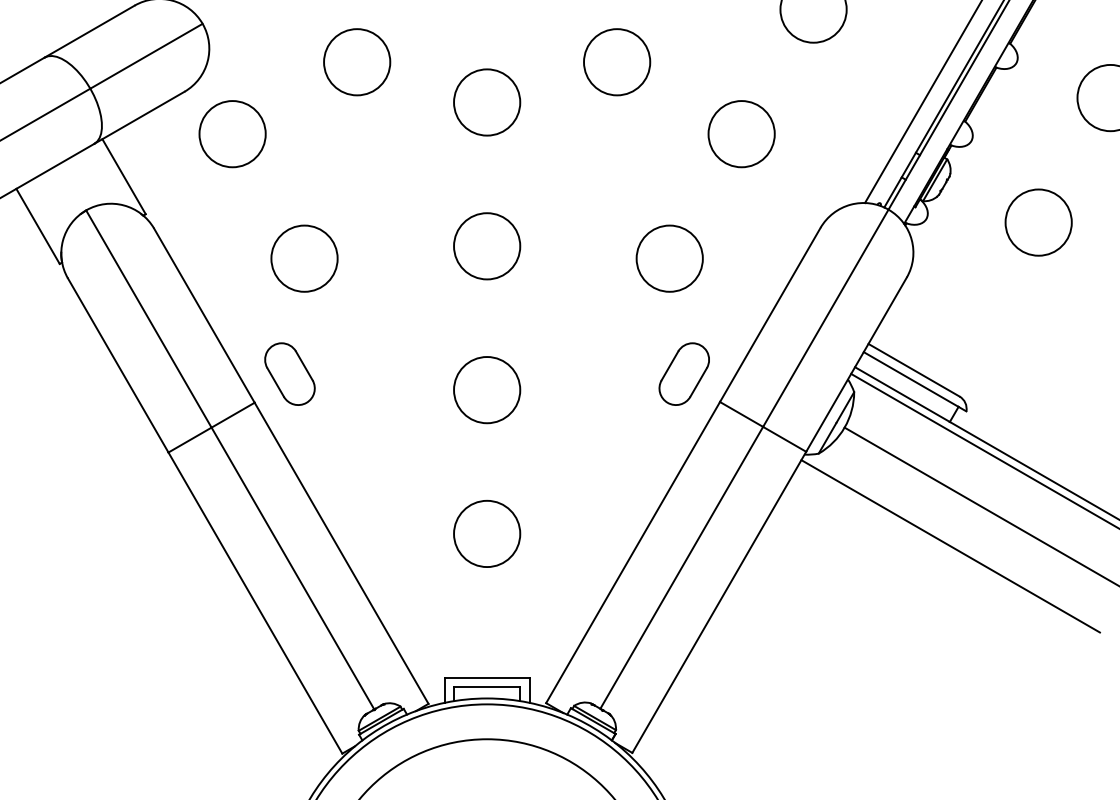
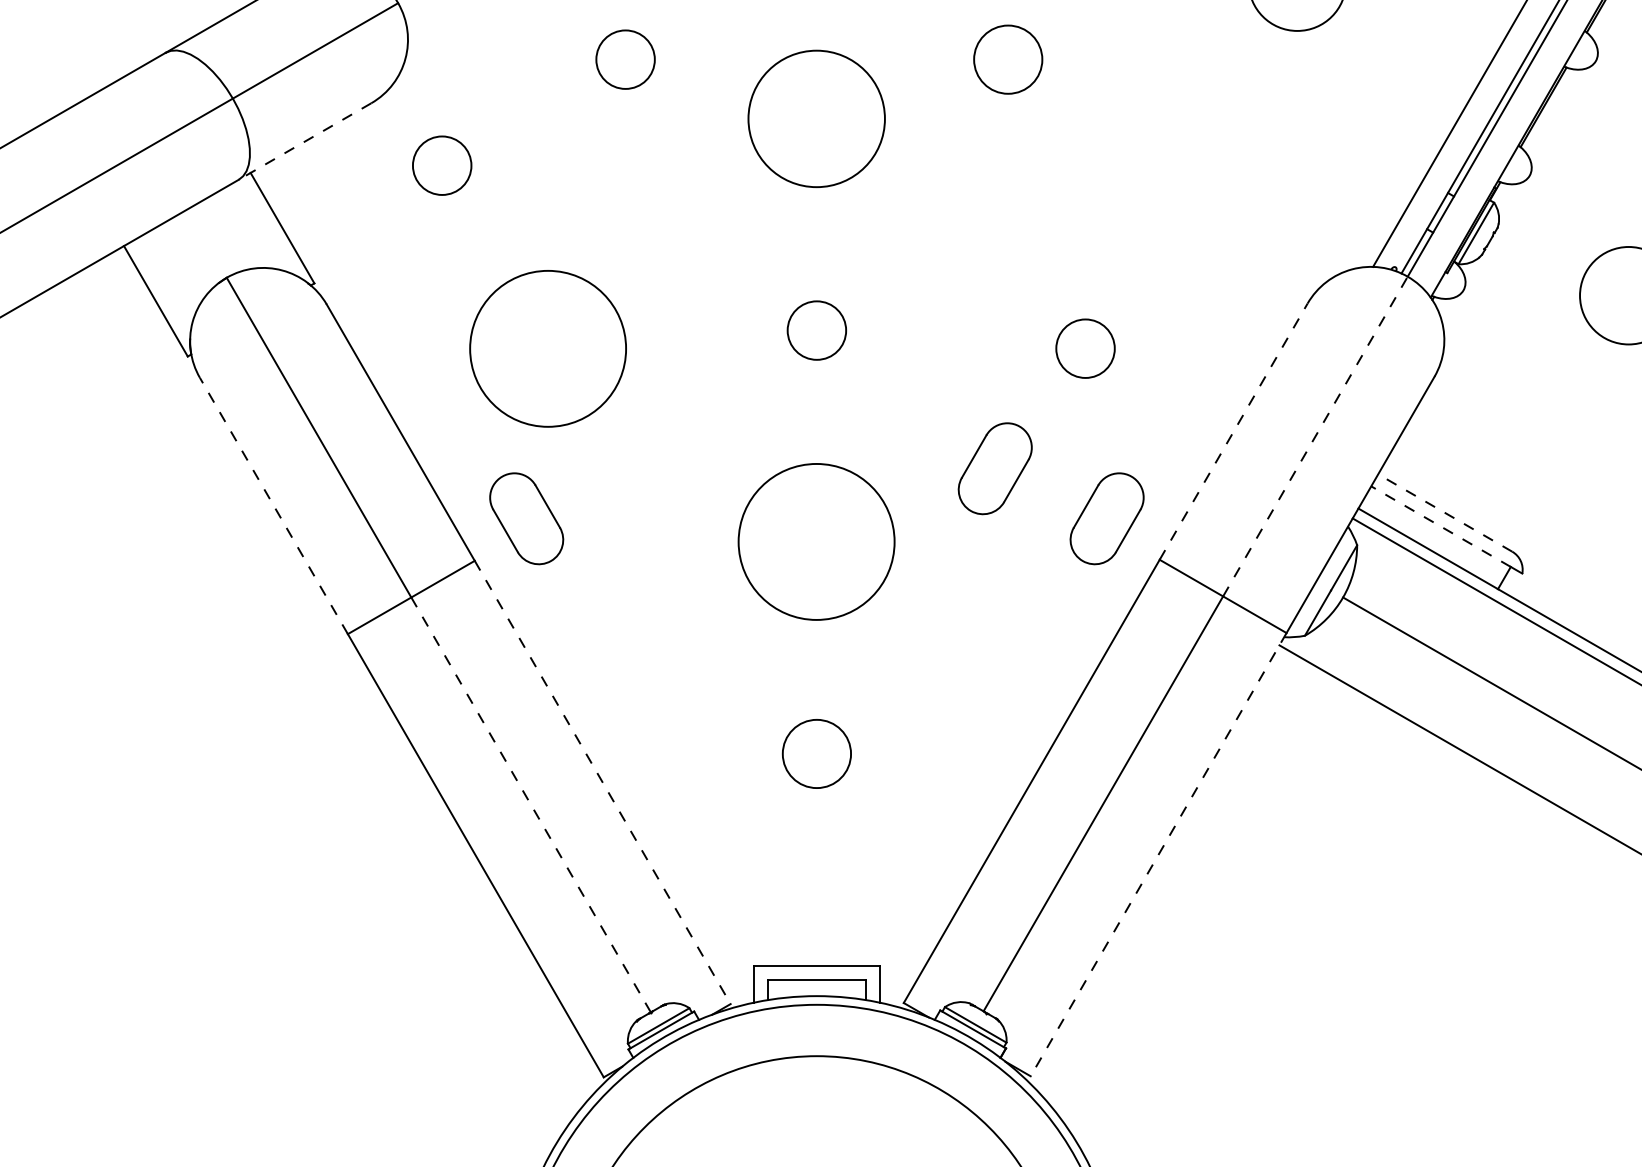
circle: (357, 62) -> (626, 60), size x0.6
circle: (617, 62) -> (1008, 60), size x0.7
circle: (487, 102) -> (817, 118), size x1.4
line: (139, 117) -> (305, 141), solid -> dashed
circle: (232, 134) -> (442, 166), size x0.6
circle: (741, 134) -> (1191, 166), removed
circle: (487, 246) -> (817, 330), size x0.6
circle: (304, 258) -> (548, 348), size x1.6
circle: (669, 258) -> (1085, 348), size x0.6
line: (770, 314) -> (1233, 430), solid -> dashed
line: (826, 317) -> (1316, 435), solid -> dashed
part: (607, 339) -> (994, 467), added
line: (118, 365) -> (274, 506), solid -> dashed
line: (914, 370) -> (1445, 513), solid -> dashed
line: (911, 379) -> (1441, 526), solid -> dashed
circle: (487, 390) -> (817, 542), size x1.6
circle: (487, 533) -> (817, 753), size x0.7
line: (341, 553) -> (602, 782), solid -> dashed
line: (292, 568) -> (530, 804), solid -> dashed
line: (719, 602) -> (1158, 854), solid -> dashed

